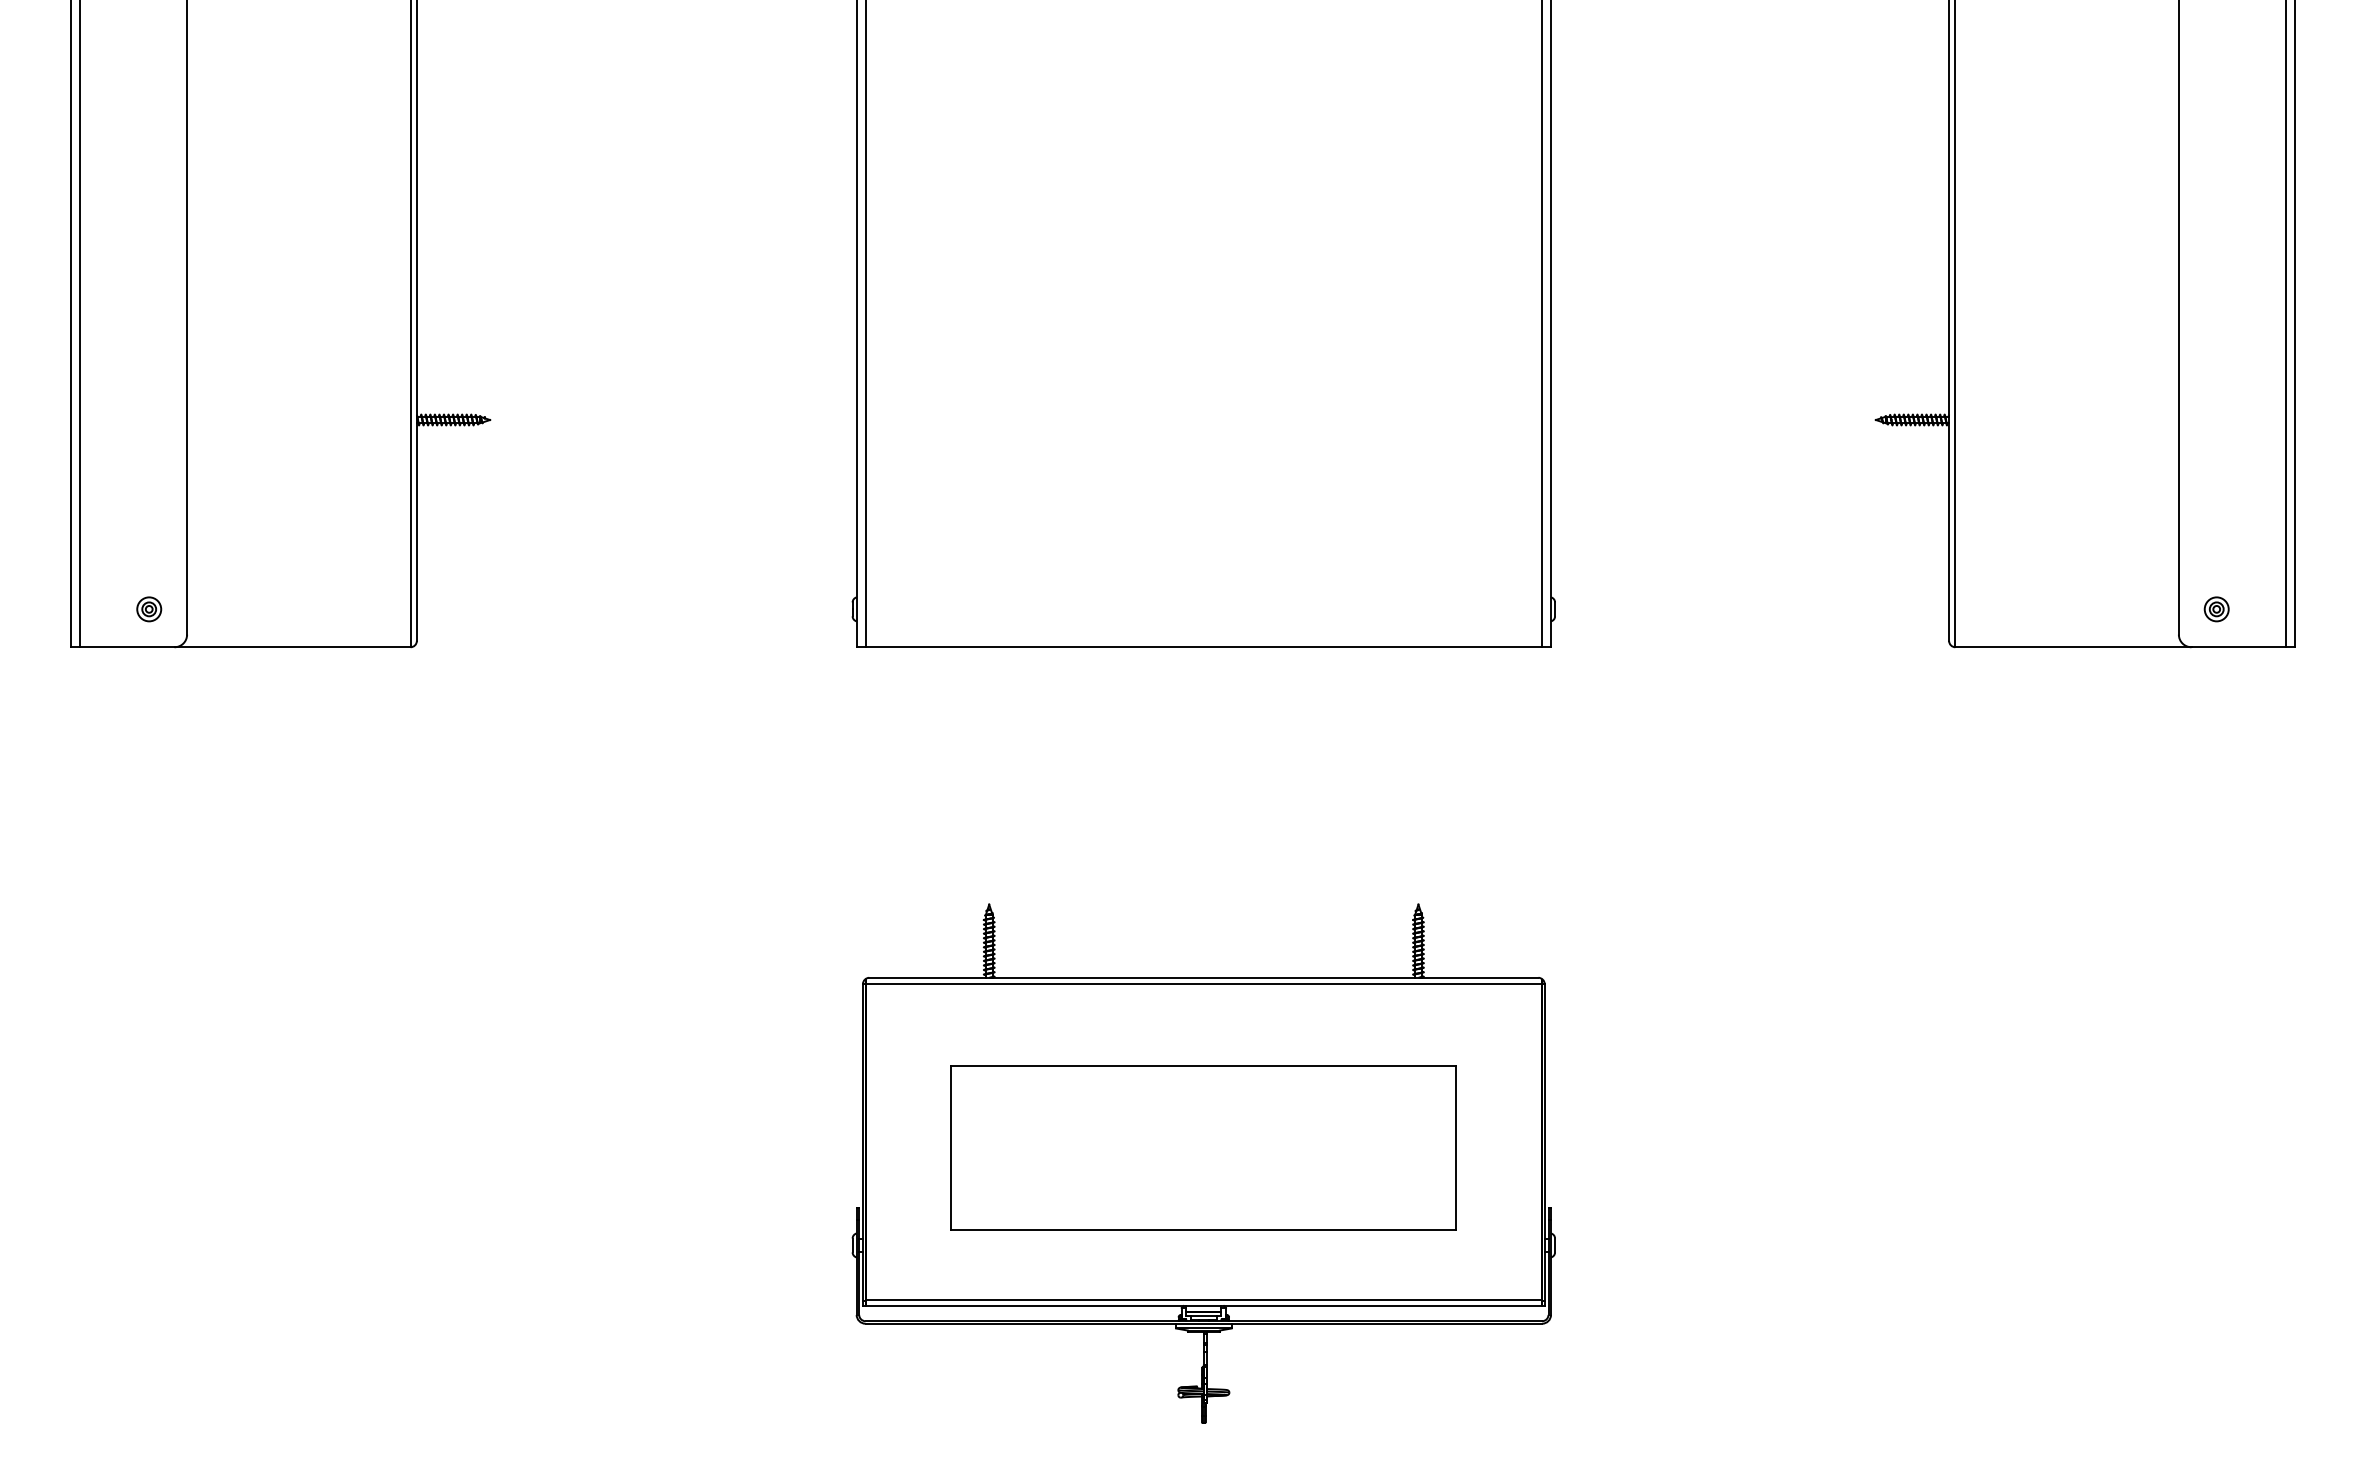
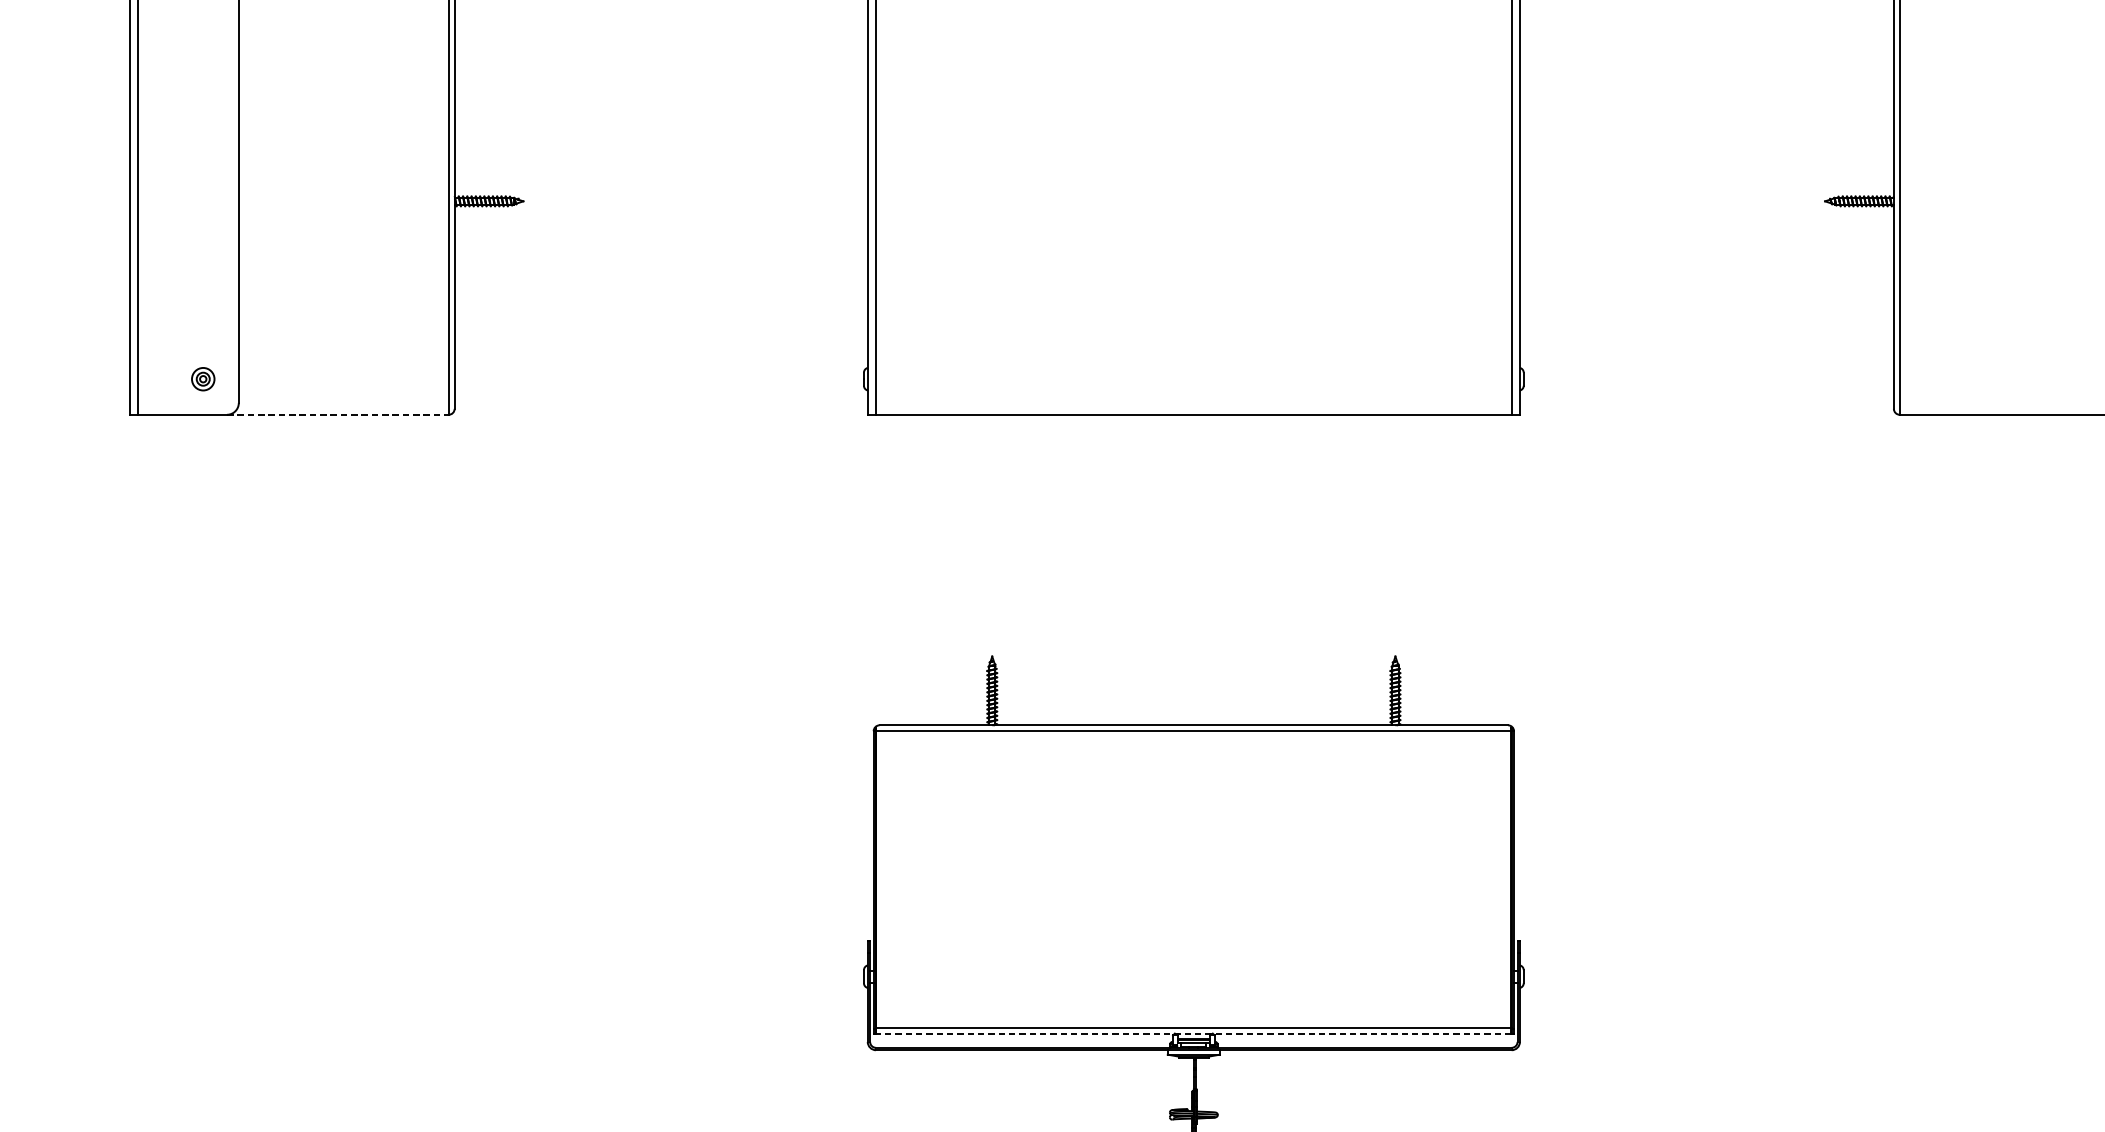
line: (293, 647) -> (338, 415), solid -> dashed
part: (1203, 1147) -> (1193, 884), removed
line: (1203, 1306) -> (1193, 1034), solid -> dashed

